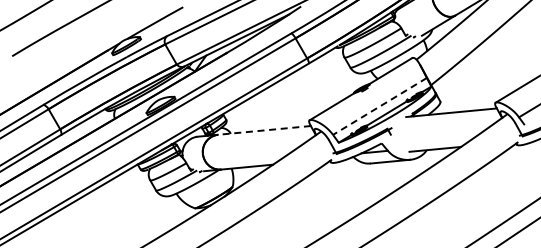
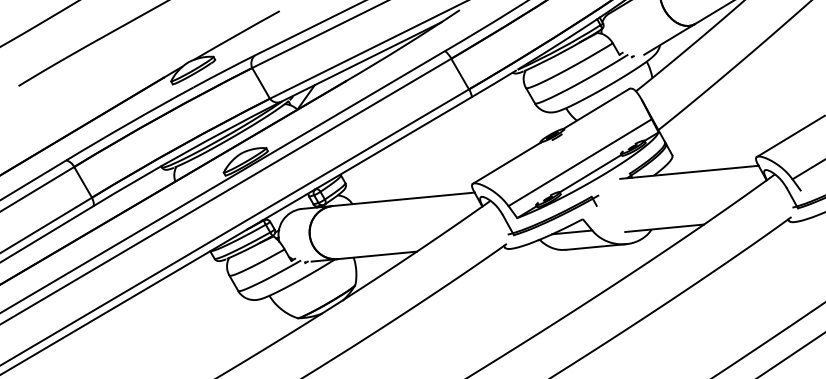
line: (379, 106) -> (579, 162), dashed -> solid
line: (264, 130) -> (403, 199), dashed -> solid

